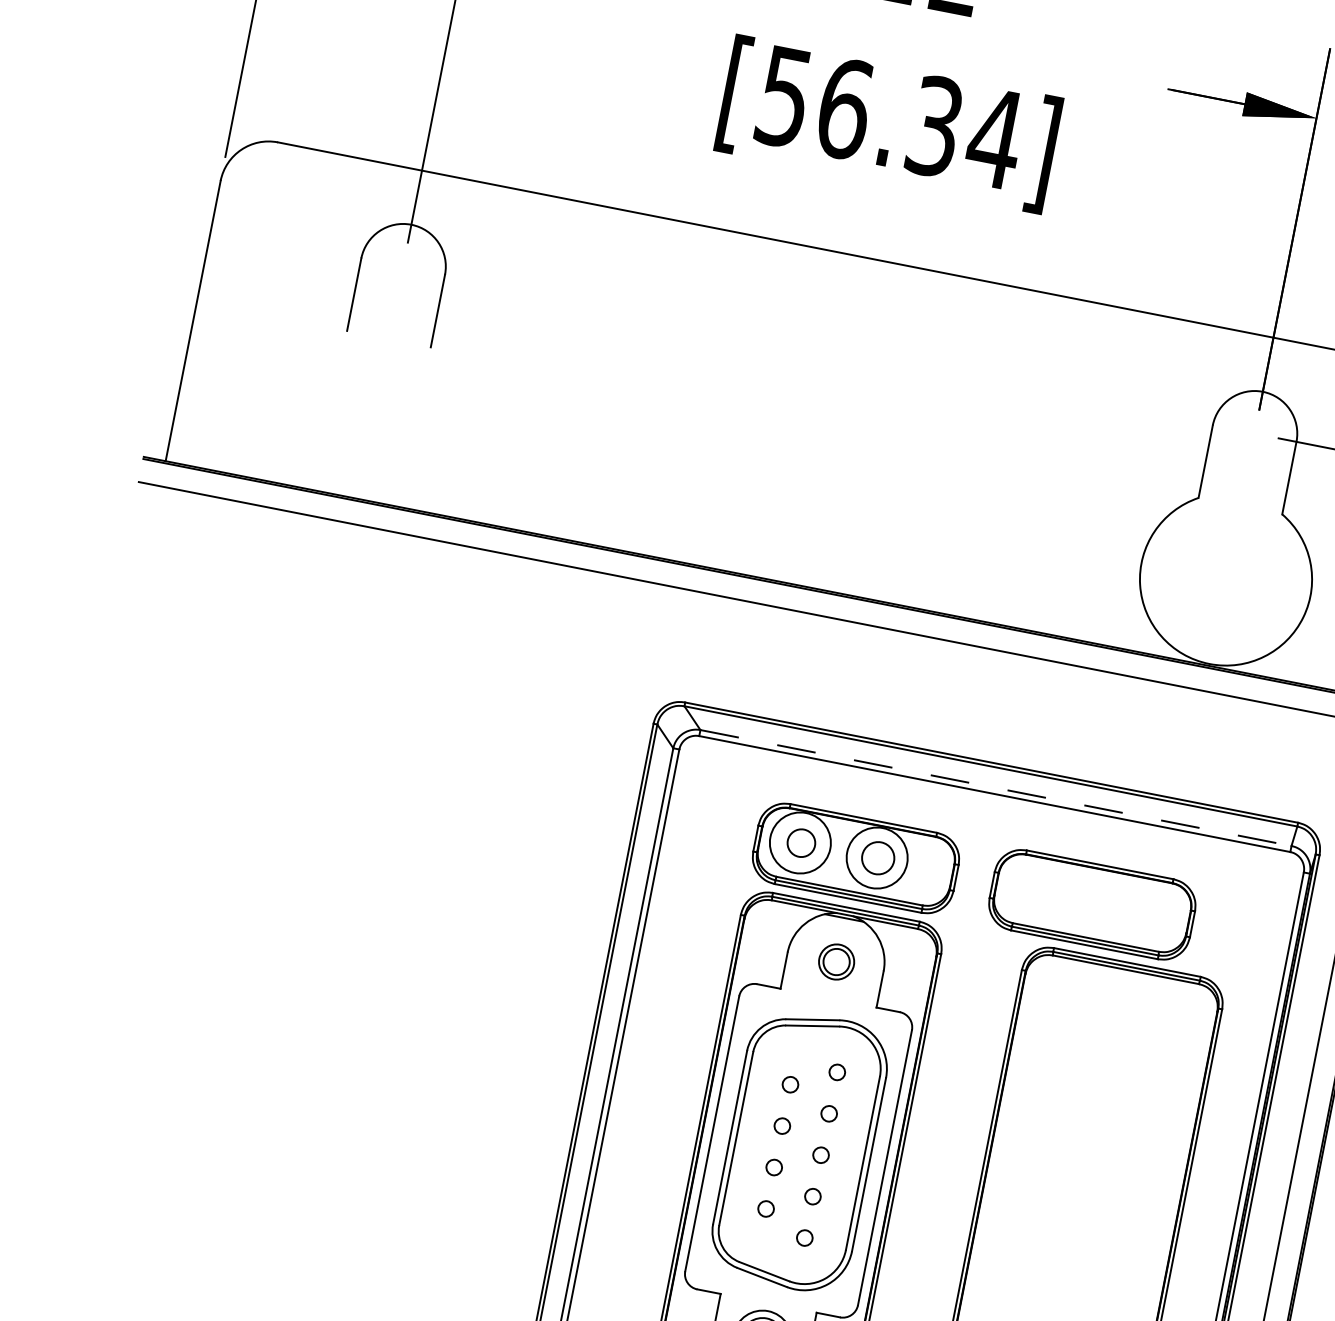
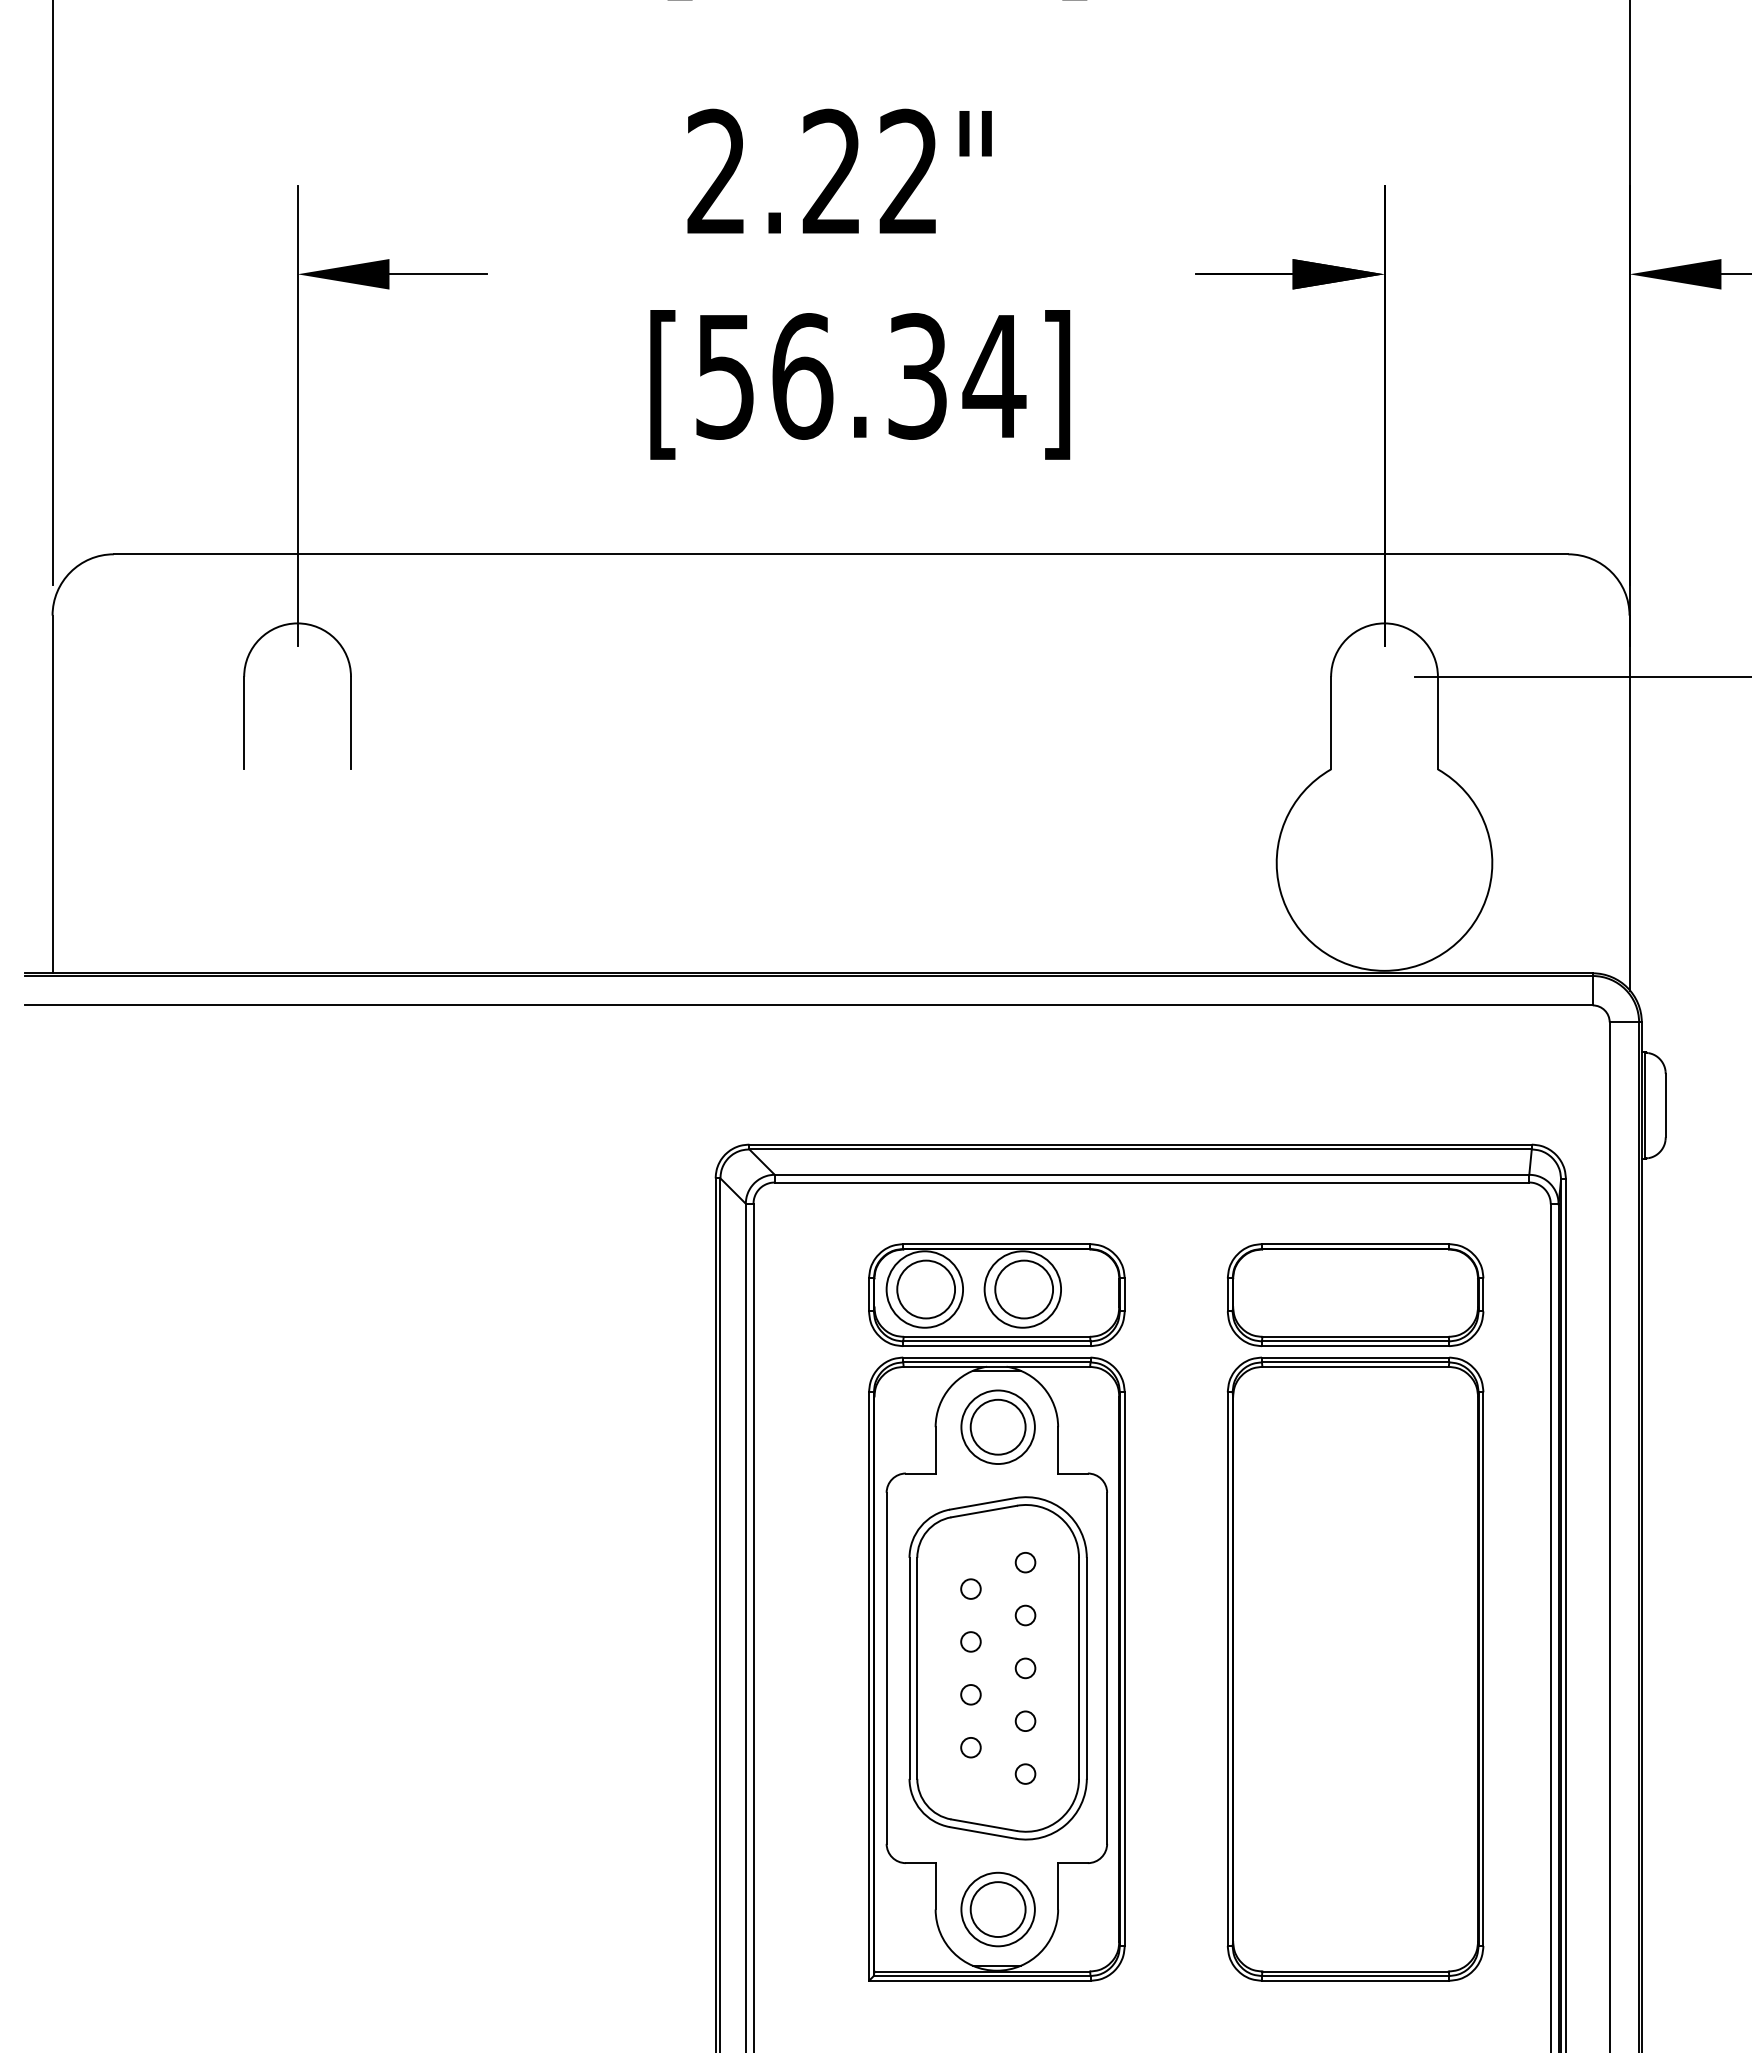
line: (996, 787) -> (1152, 1174), dashed -> solid
circle: (801, 843) -> (926, 1289), size x1.67
circle: (878, 858) -> (1024, 1289), size x1.43
part: (1092, 904) -> (1355, 1294), moved
part: (836, 961) -> (997, 1426), size x1.67

